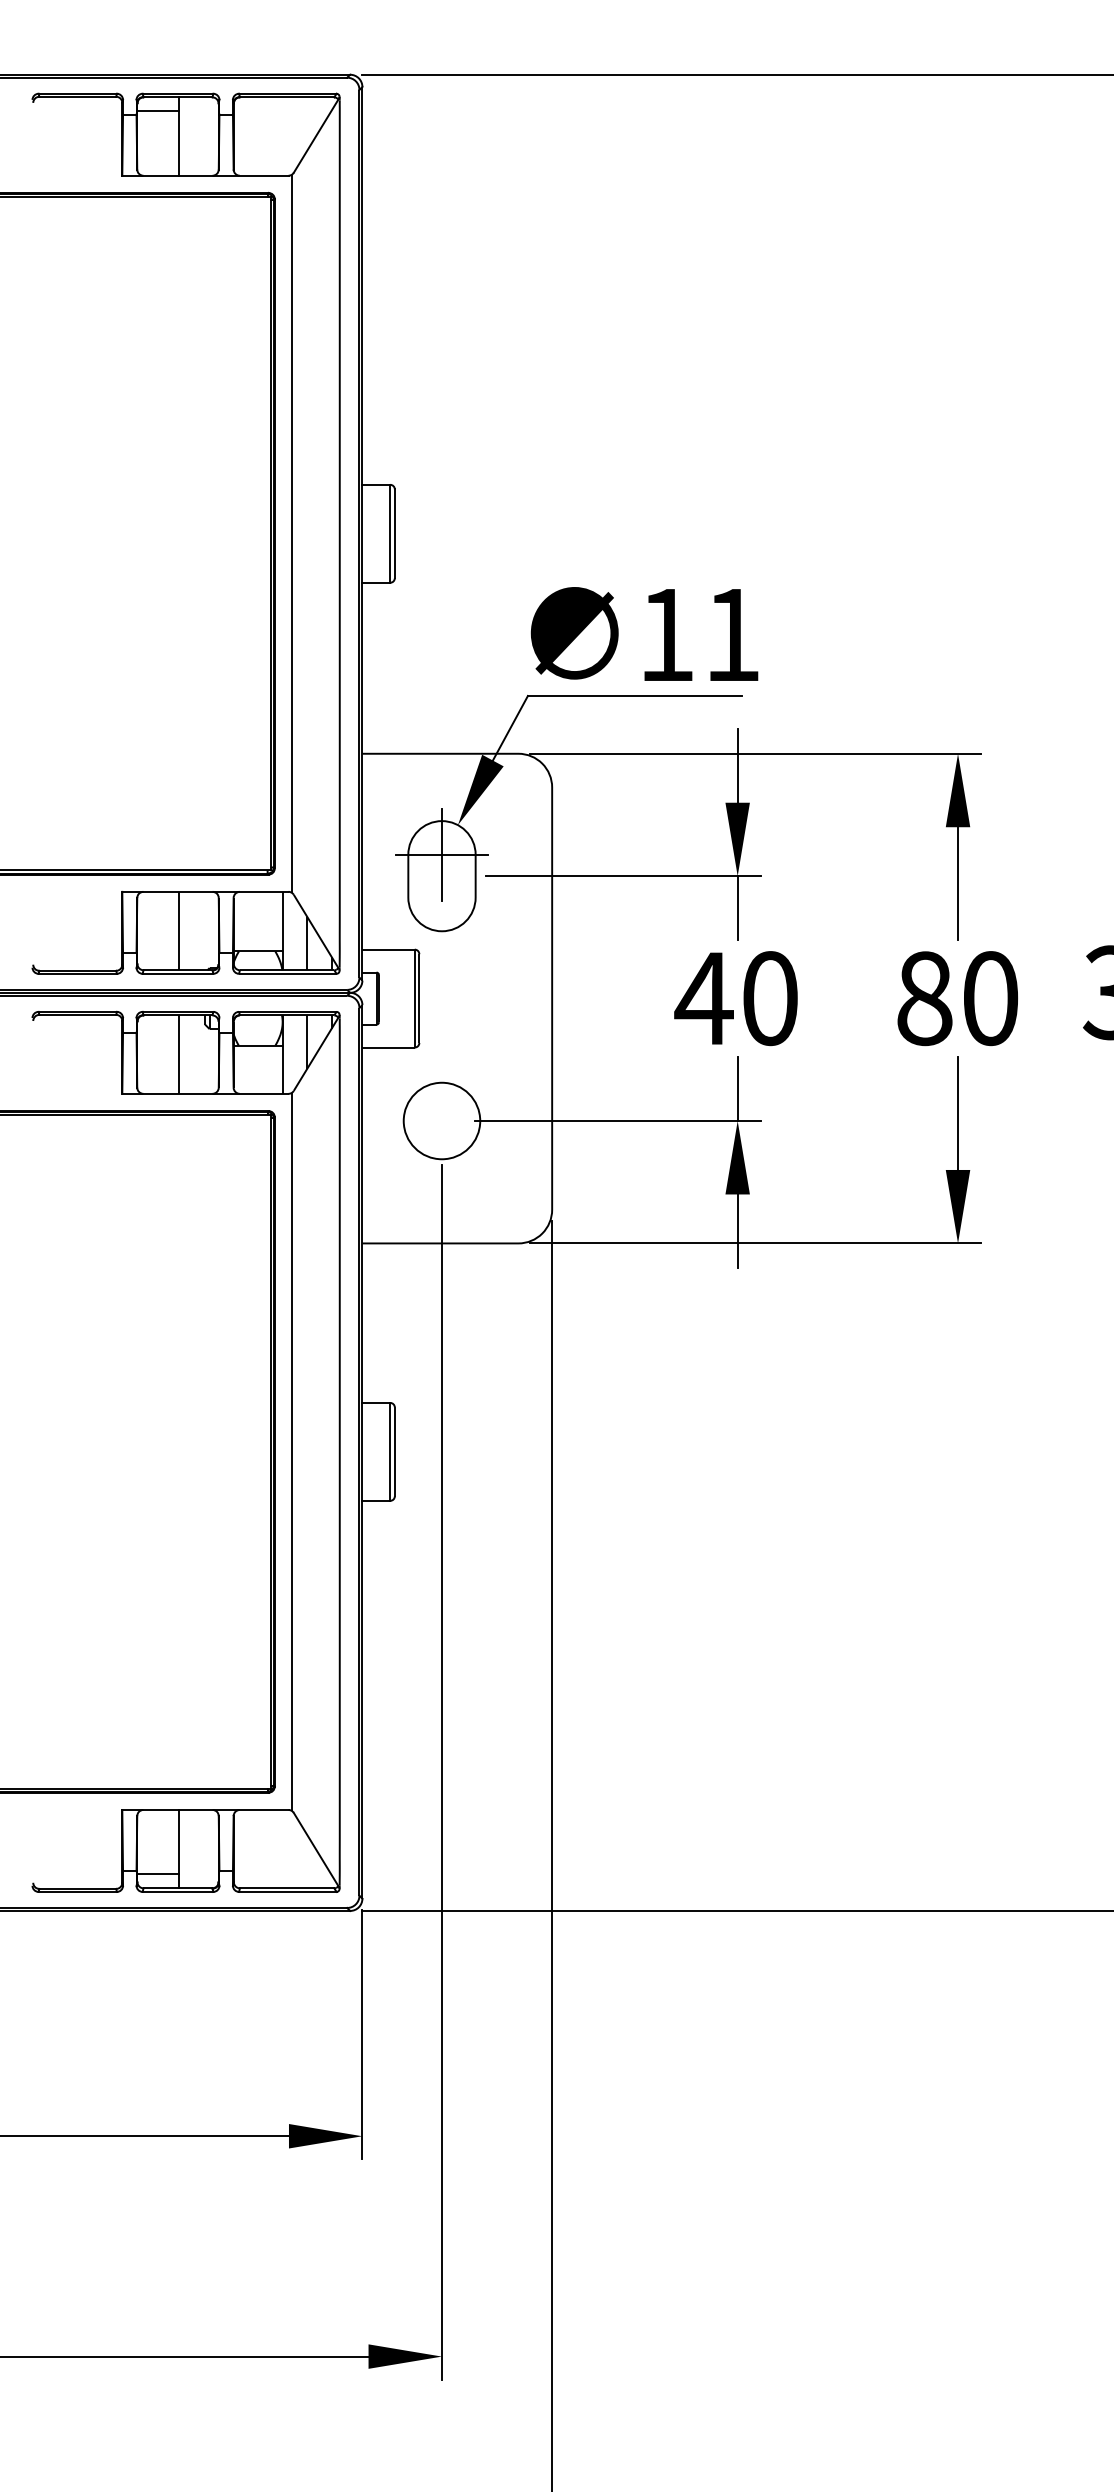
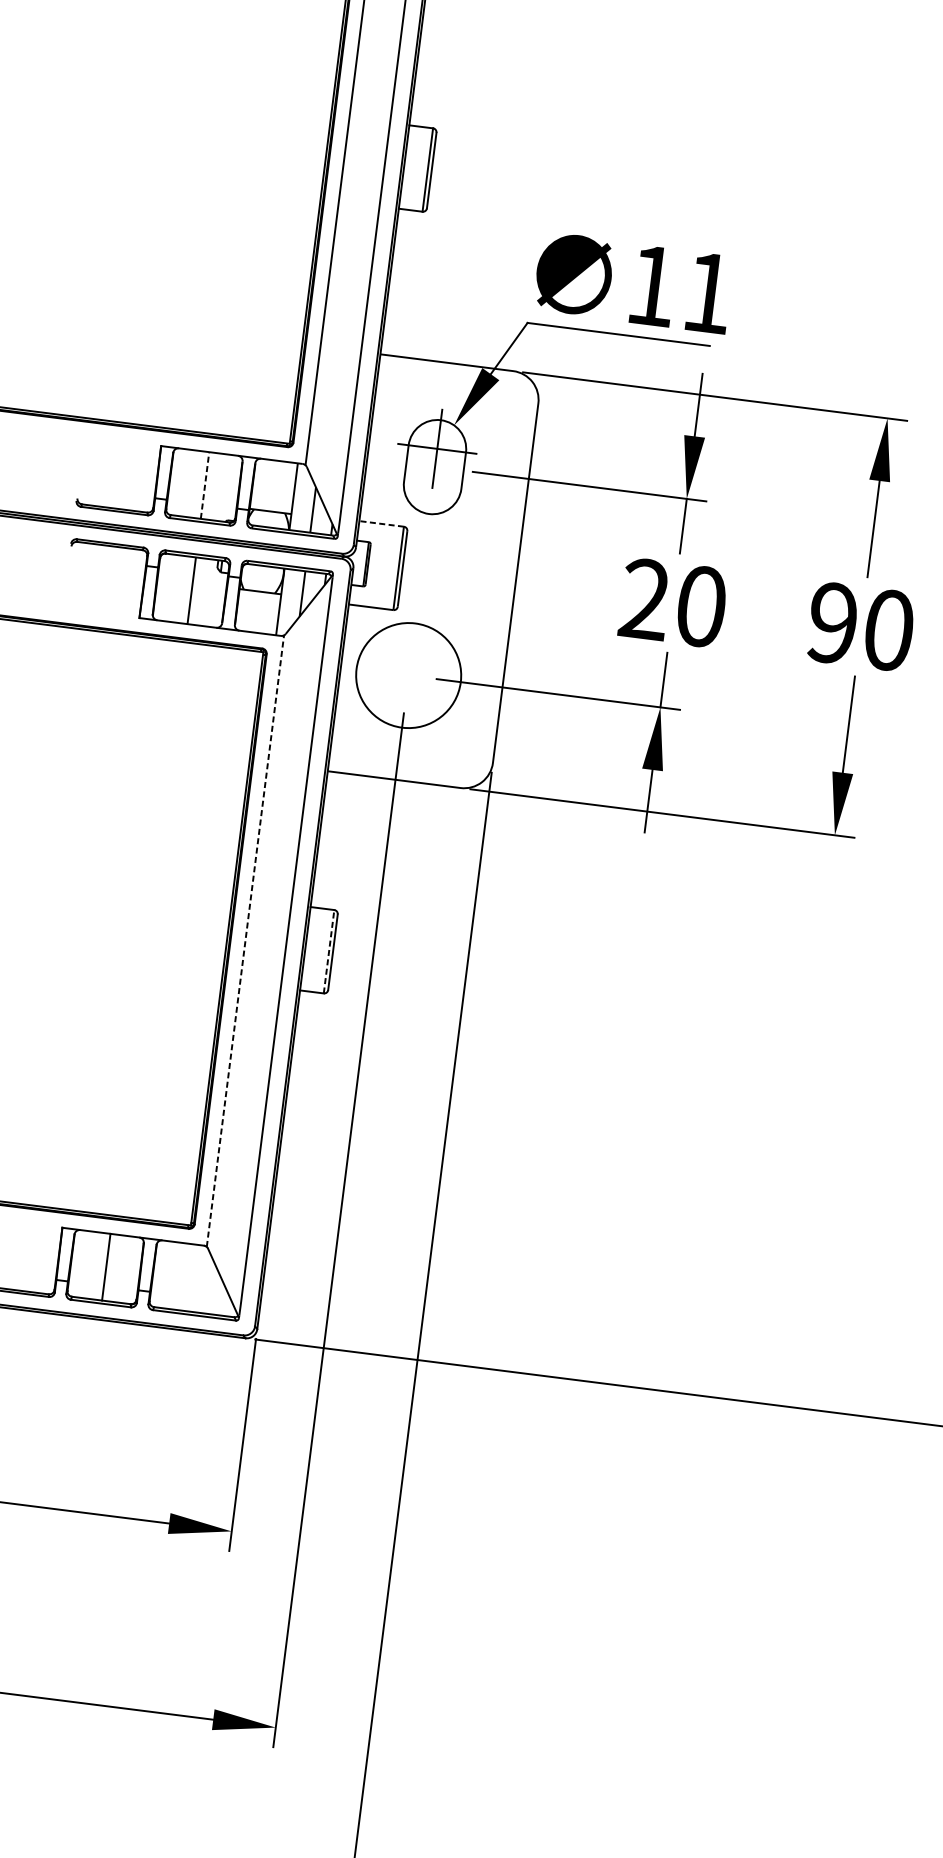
line: (178, 930) -> (204, 485), solid -> dashed
line: (388, 949) -> (381, 523), solid -> dashed
text: (703, 997) -> (644, 598), 40 -> 20
text: (924, 998) -> (832, 623), 80 -> 90
circle: (441, 1120) -> (408, 675), size x1.6
line: (292, 1451) -> (245, 940), solid -> dashed
line: (390, 1451) -> (329, 951), solid -> dashed
line: (157, 1874) -> (85, 1286), removed

